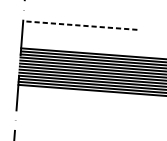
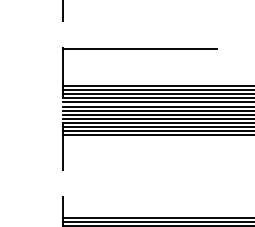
line: (80, 25) -> (139, 49), dashed -> solid

